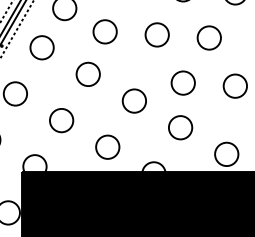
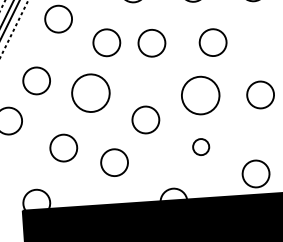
circle: (156, 34) -> (151, 42), moved
circle: (208, 37) -> (212, 42), moved
circle: (41, 47) -> (35, 80), moved
circle: (87, 73) -> (89, 91), size x1.4
circle: (182, 82) -> (199, 94), size x1.4
circle: (180, 127) -> (200, 146), size x0.6
circle: (107, 146) -> (114, 161), moved

